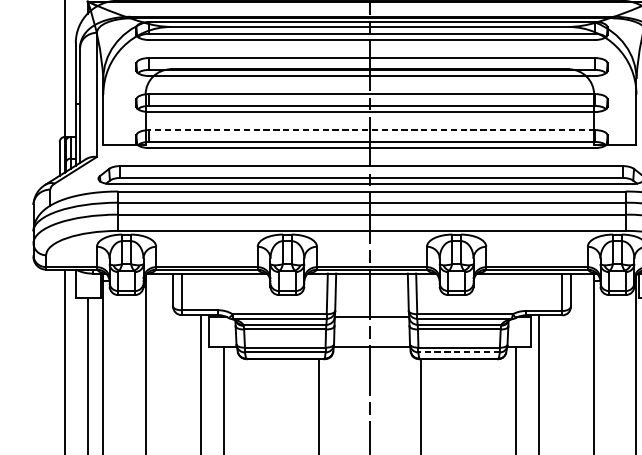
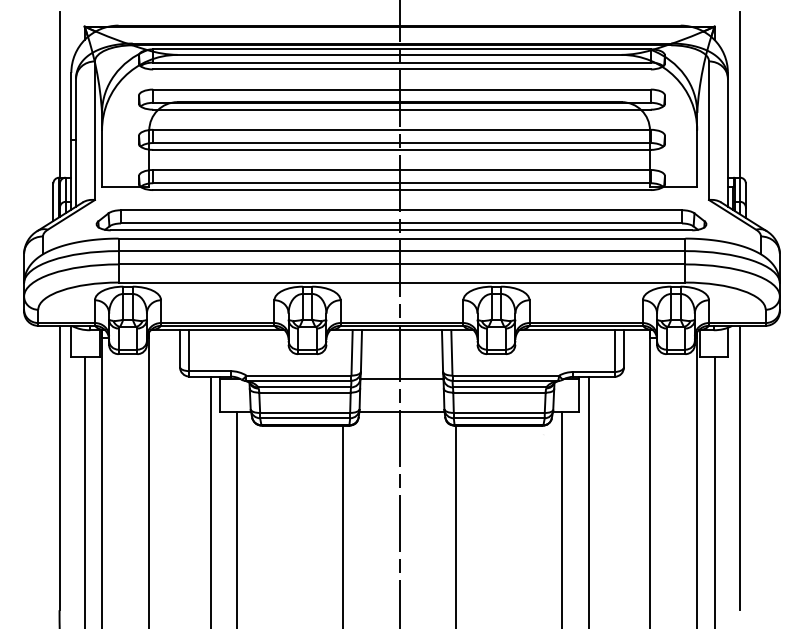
line: (372, 130) -> (402, 170), dashed -> solid
line: (458, 352) -> (498, 418), dashed -> solid

